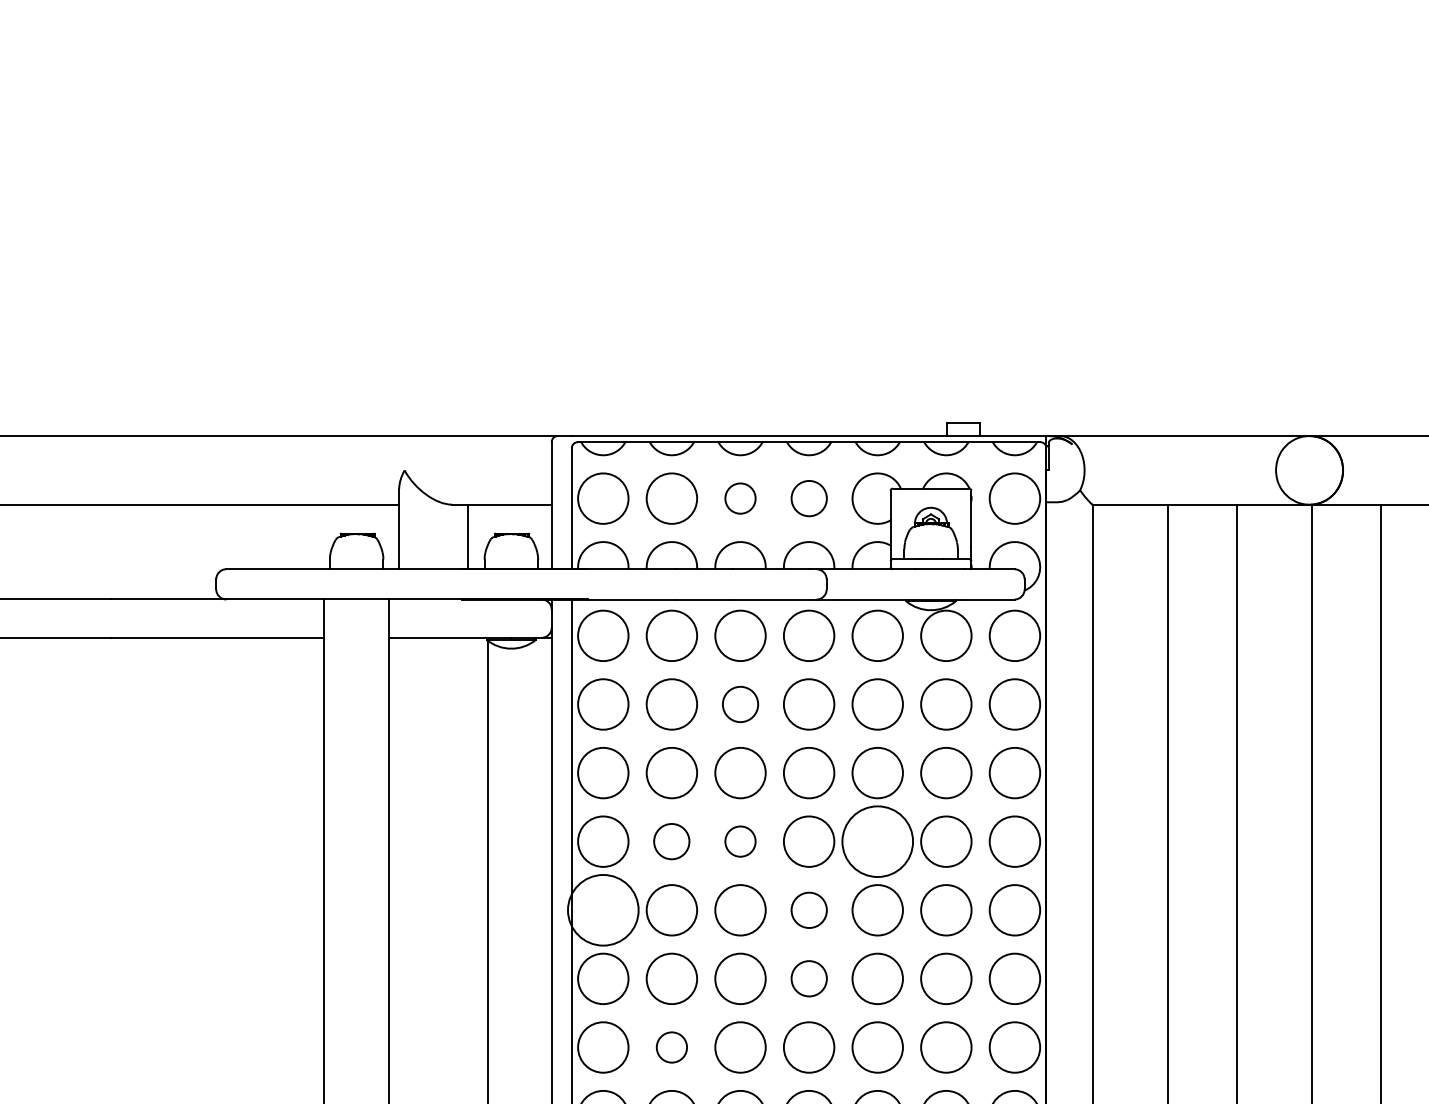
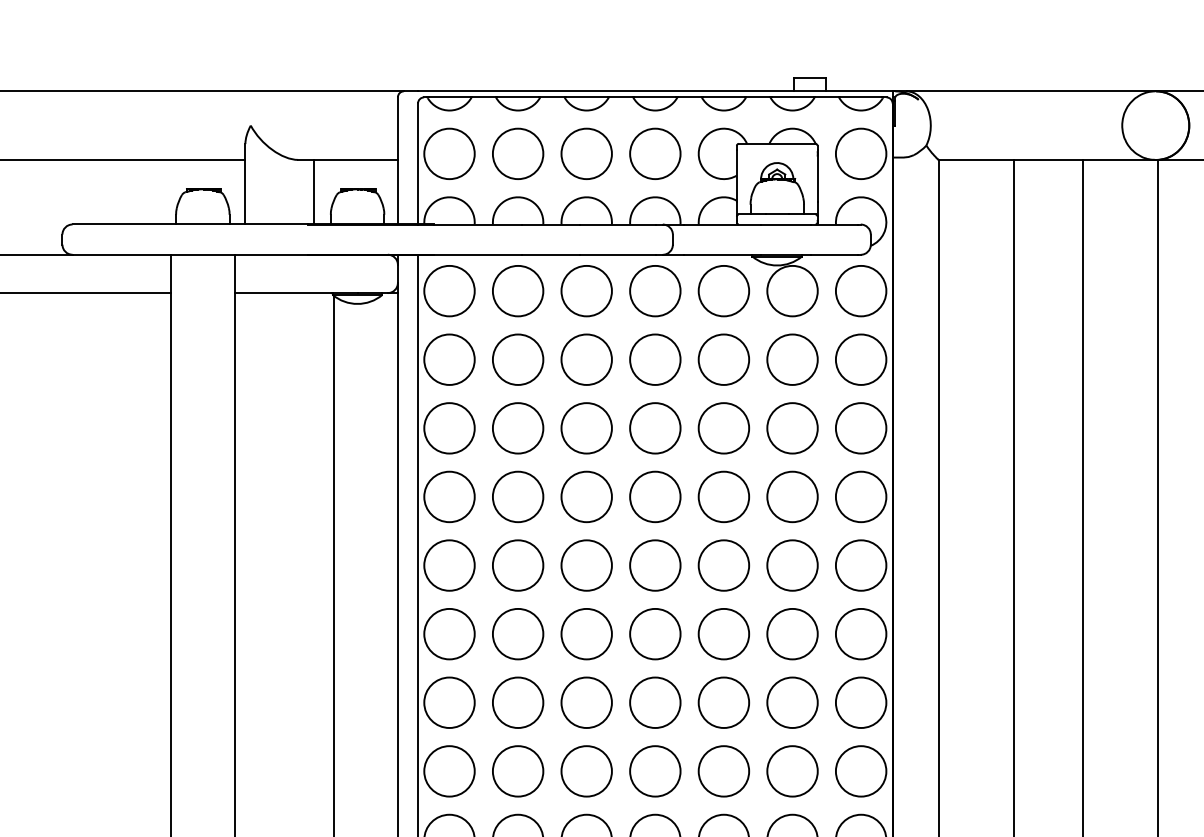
circle: (740, 498) -> (586, 153), size x1.67
circle: (809, 498) -> (655, 153), size x1.43
circle: (740, 704) -> (586, 359), size x1.43
circle: (671, 841) -> (517, 496), size x1.43
circle: (740, 841) -> (586, 496), size x1.67
circle: (877, 841) -> (723, 496), size x0.71
circle: (603, 910) -> (449, 565), size x0.71
circle: (809, 910) -> (655, 565), size x1.43
circle: (809, 978) -> (655, 633), size x1.43
circle: (671, 1047) -> (517, 702), size x1.67

